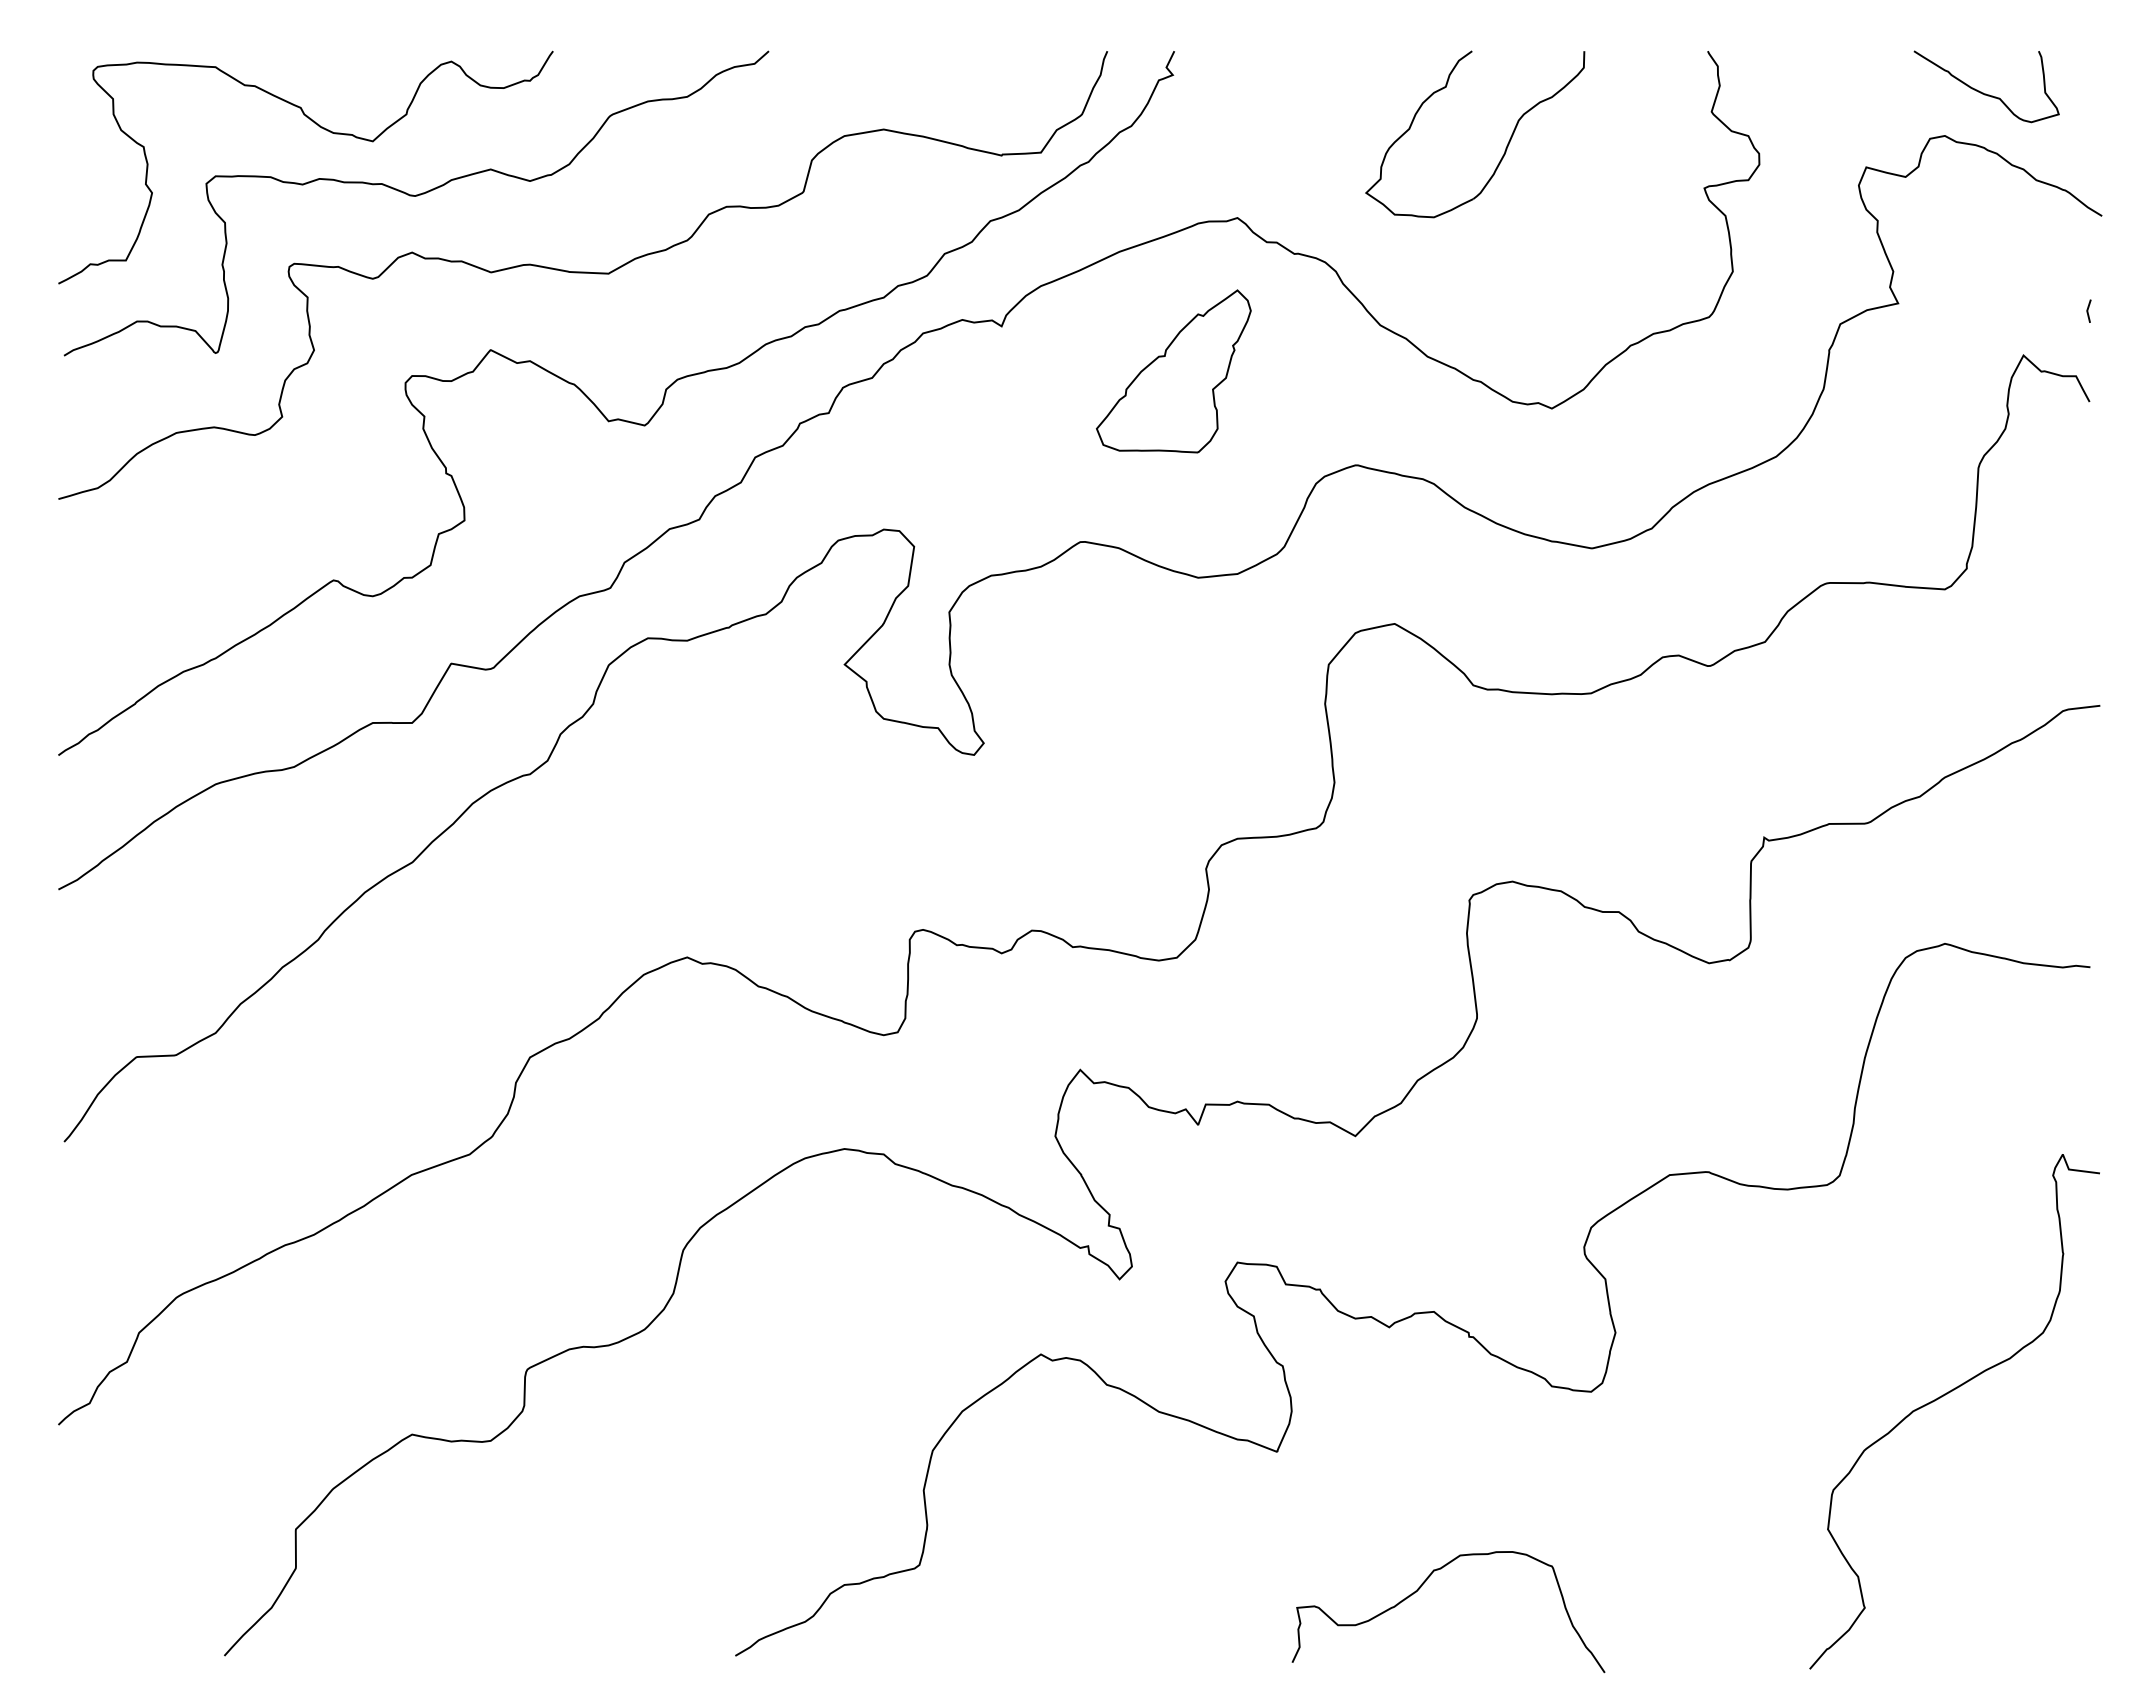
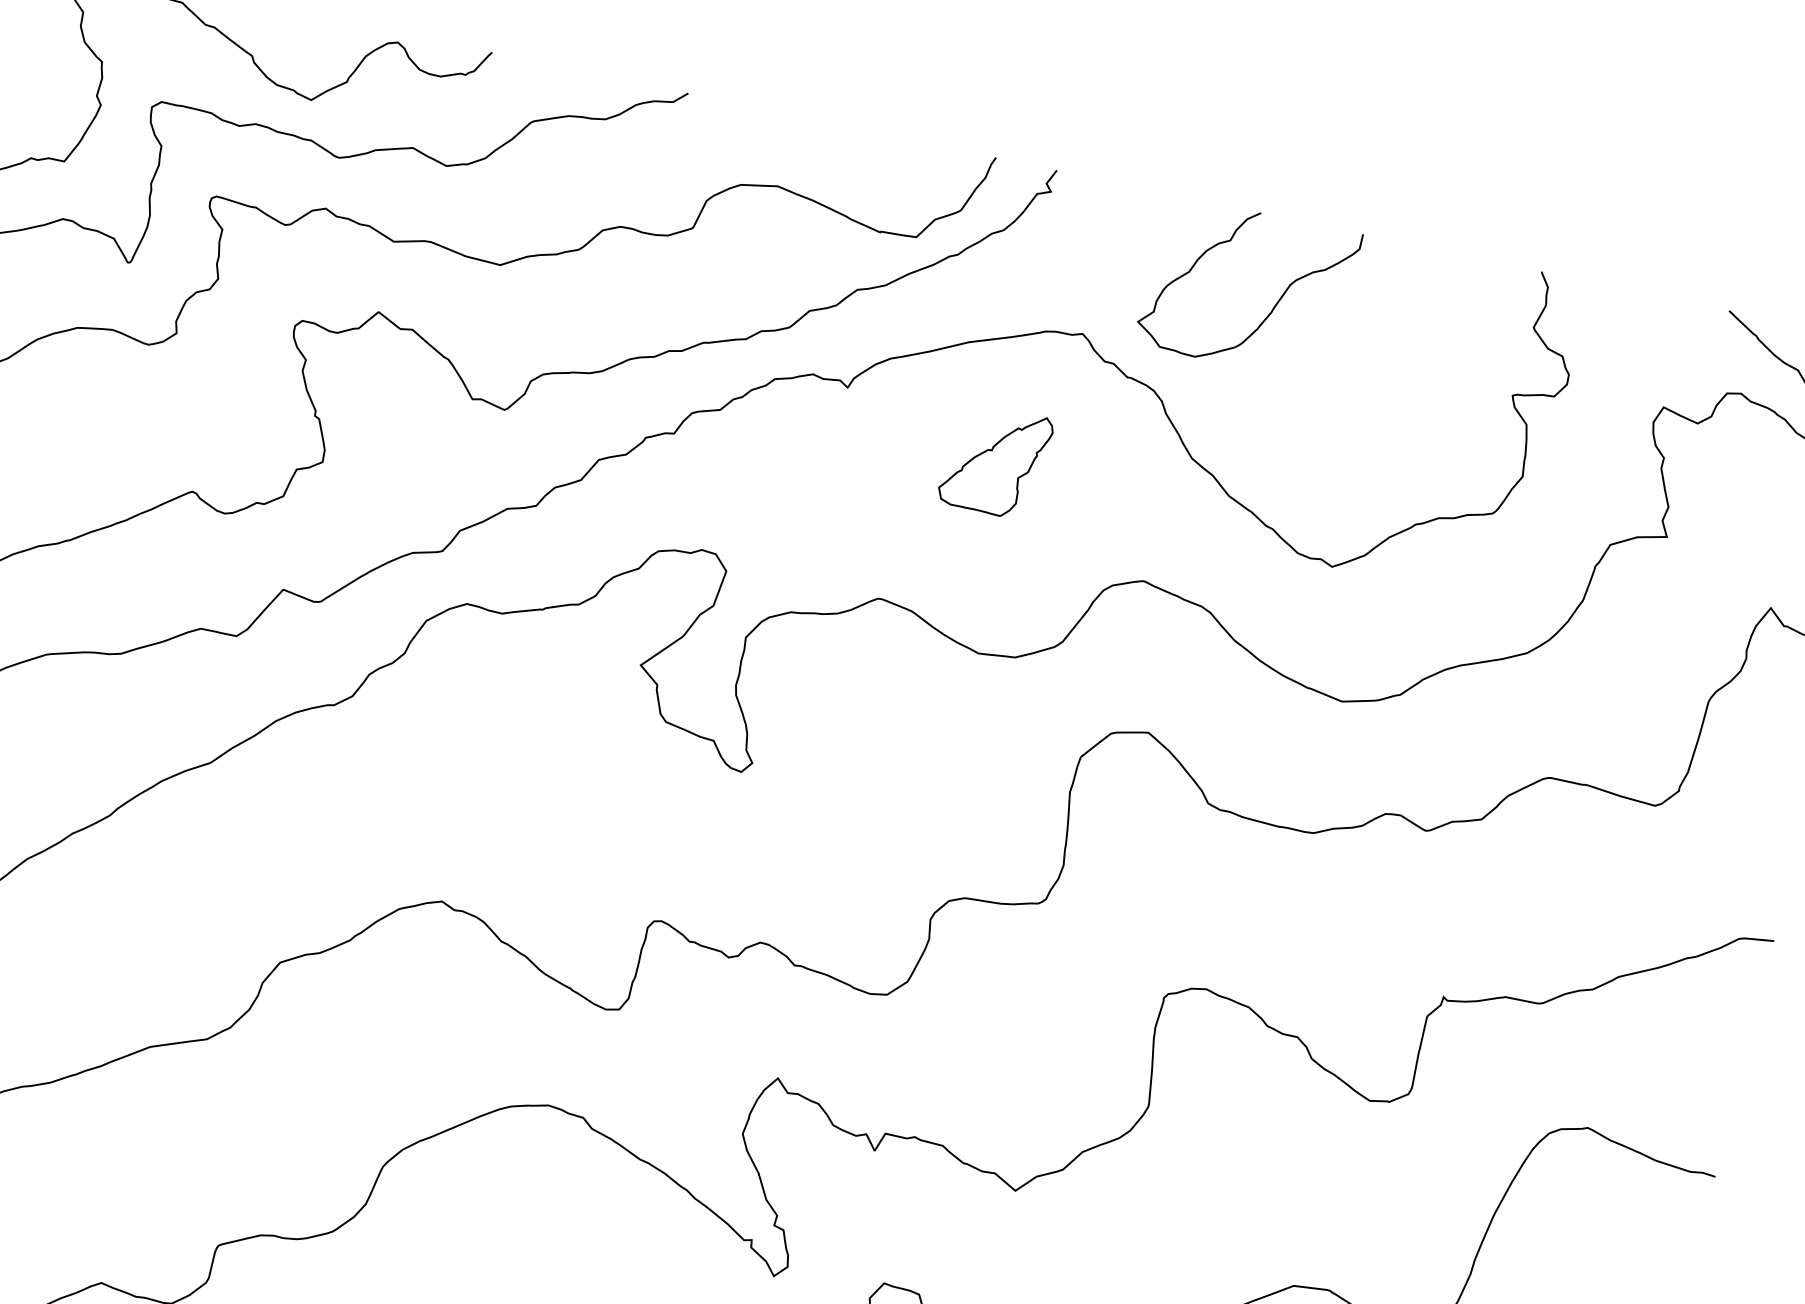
part: (1506, 145) -> (1274, 305), moved
part: (1173, 371) -> (995, 461), size x0.7

